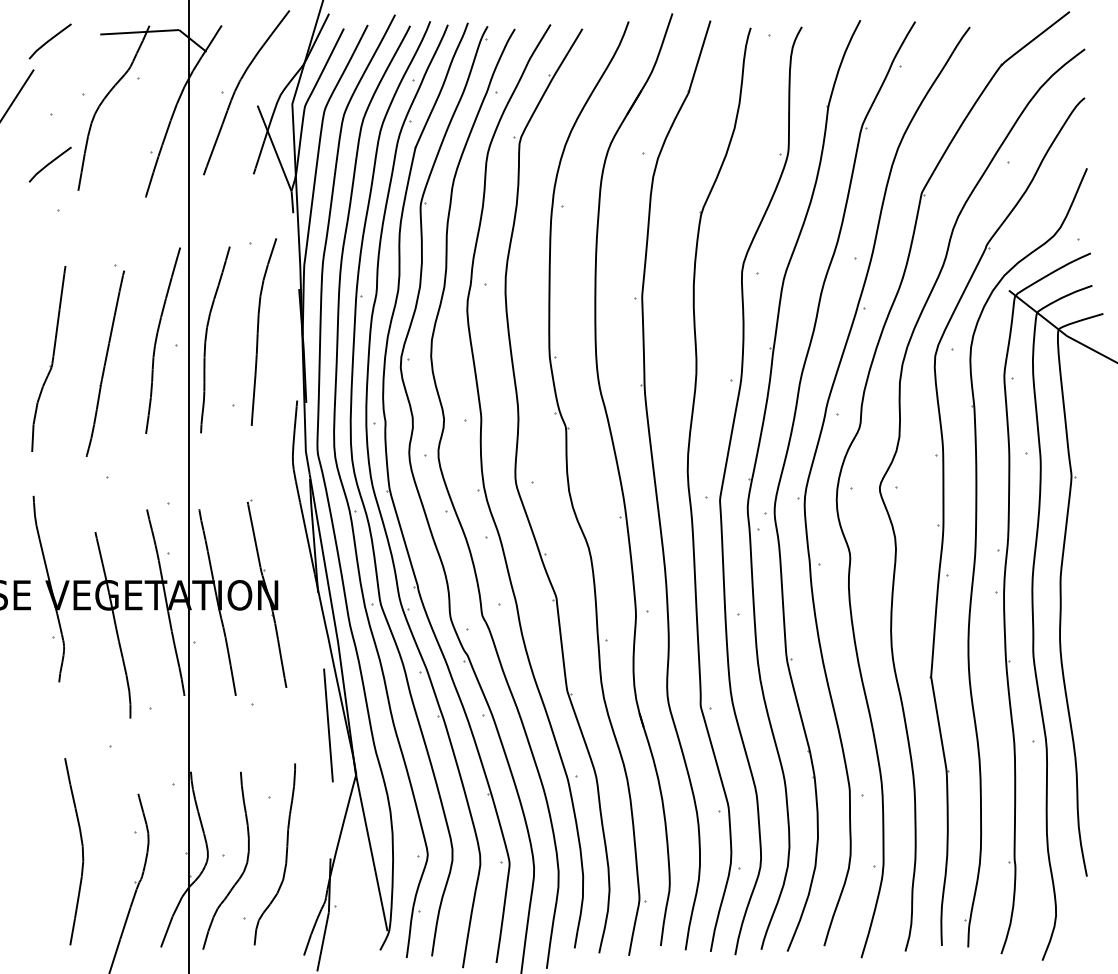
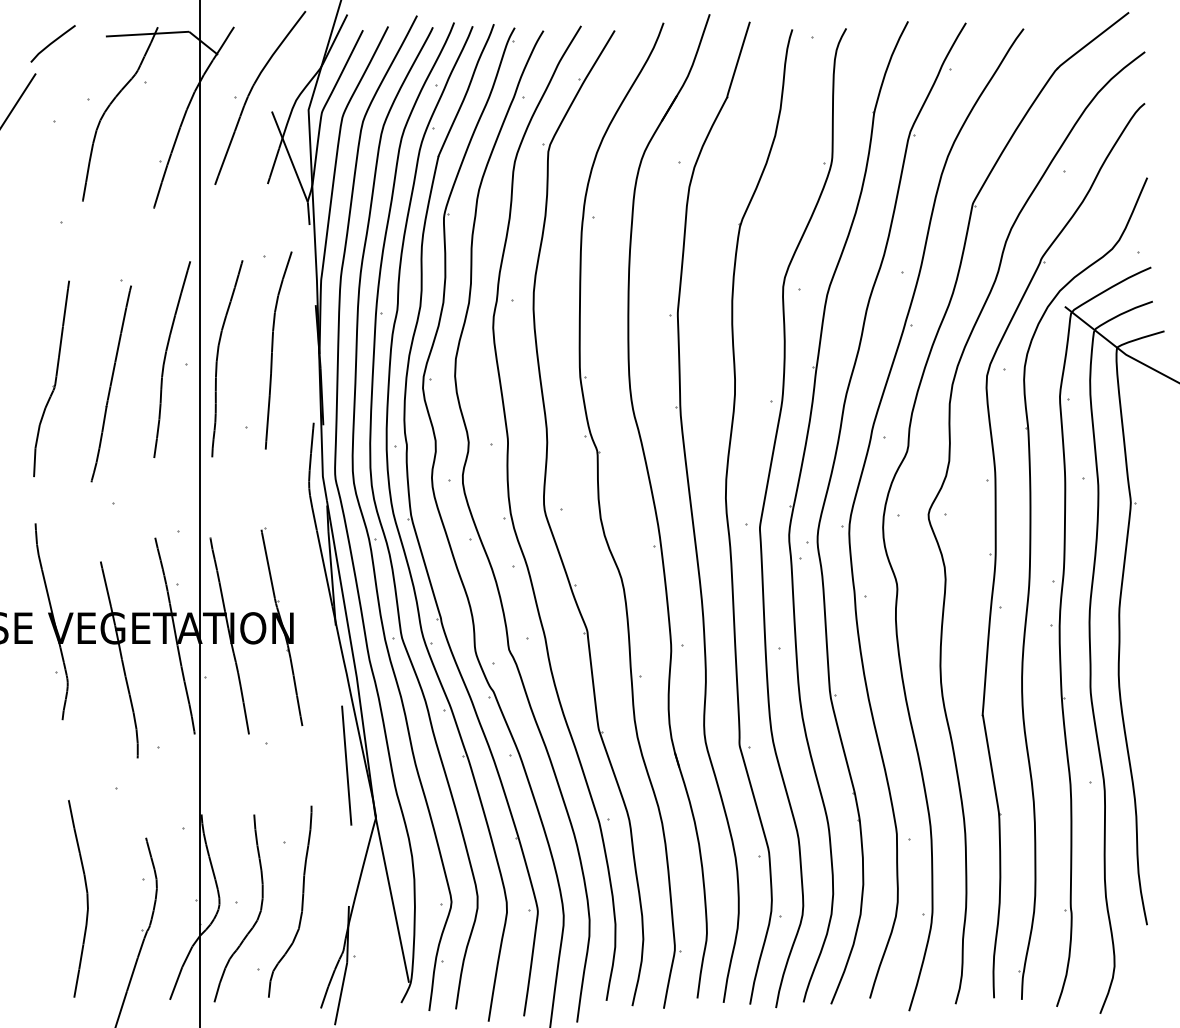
line: (49, 164) -> (52, 173), removed

